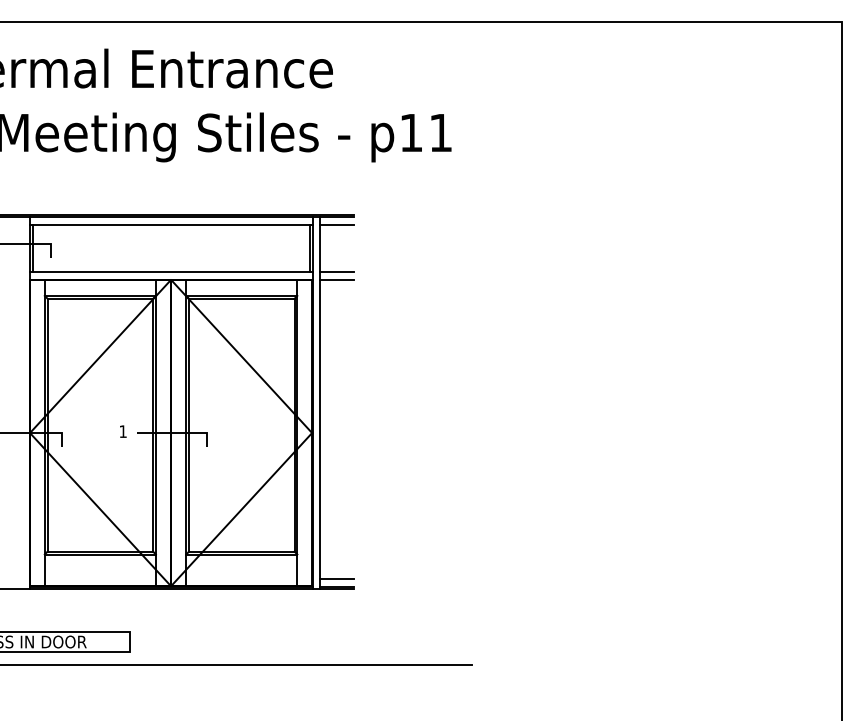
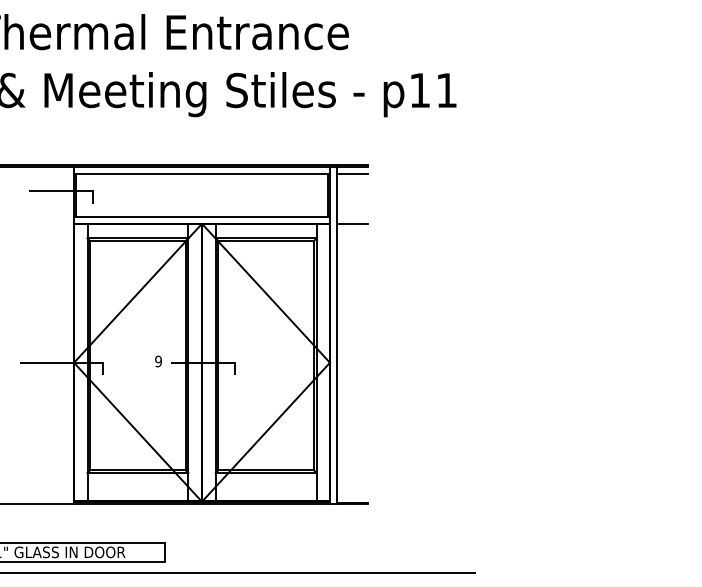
line: (337, 271) -> (352, 216), removed
text: (122, 431) -> (157, 361), 1 -> 9
line: (337, 579) -> (352, 495), removed

